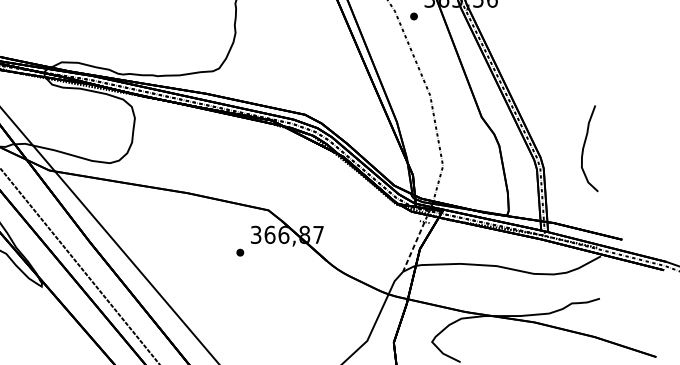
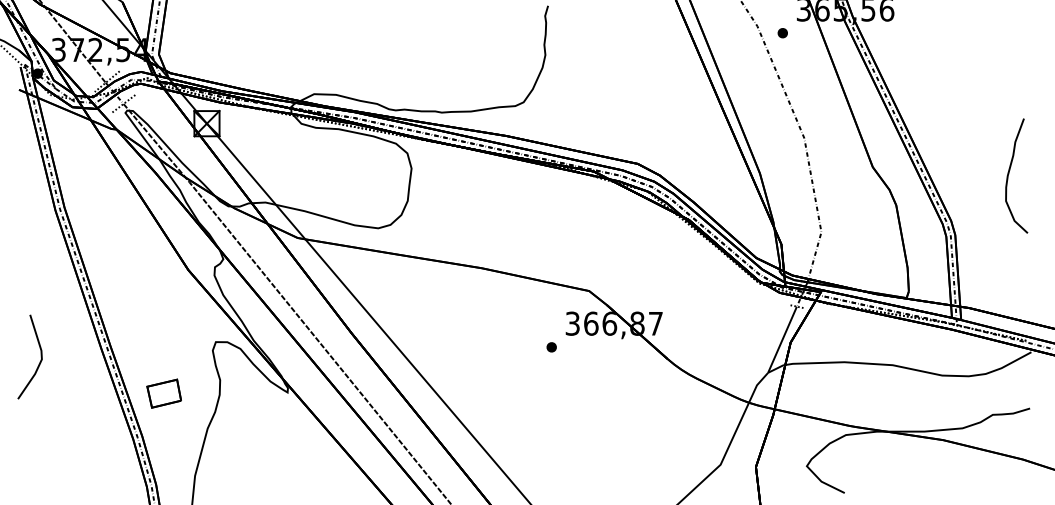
curve: (584, 147) -> (1009, 174), moved
line: (413, 247) -> (782, 340), dashed -> solid

